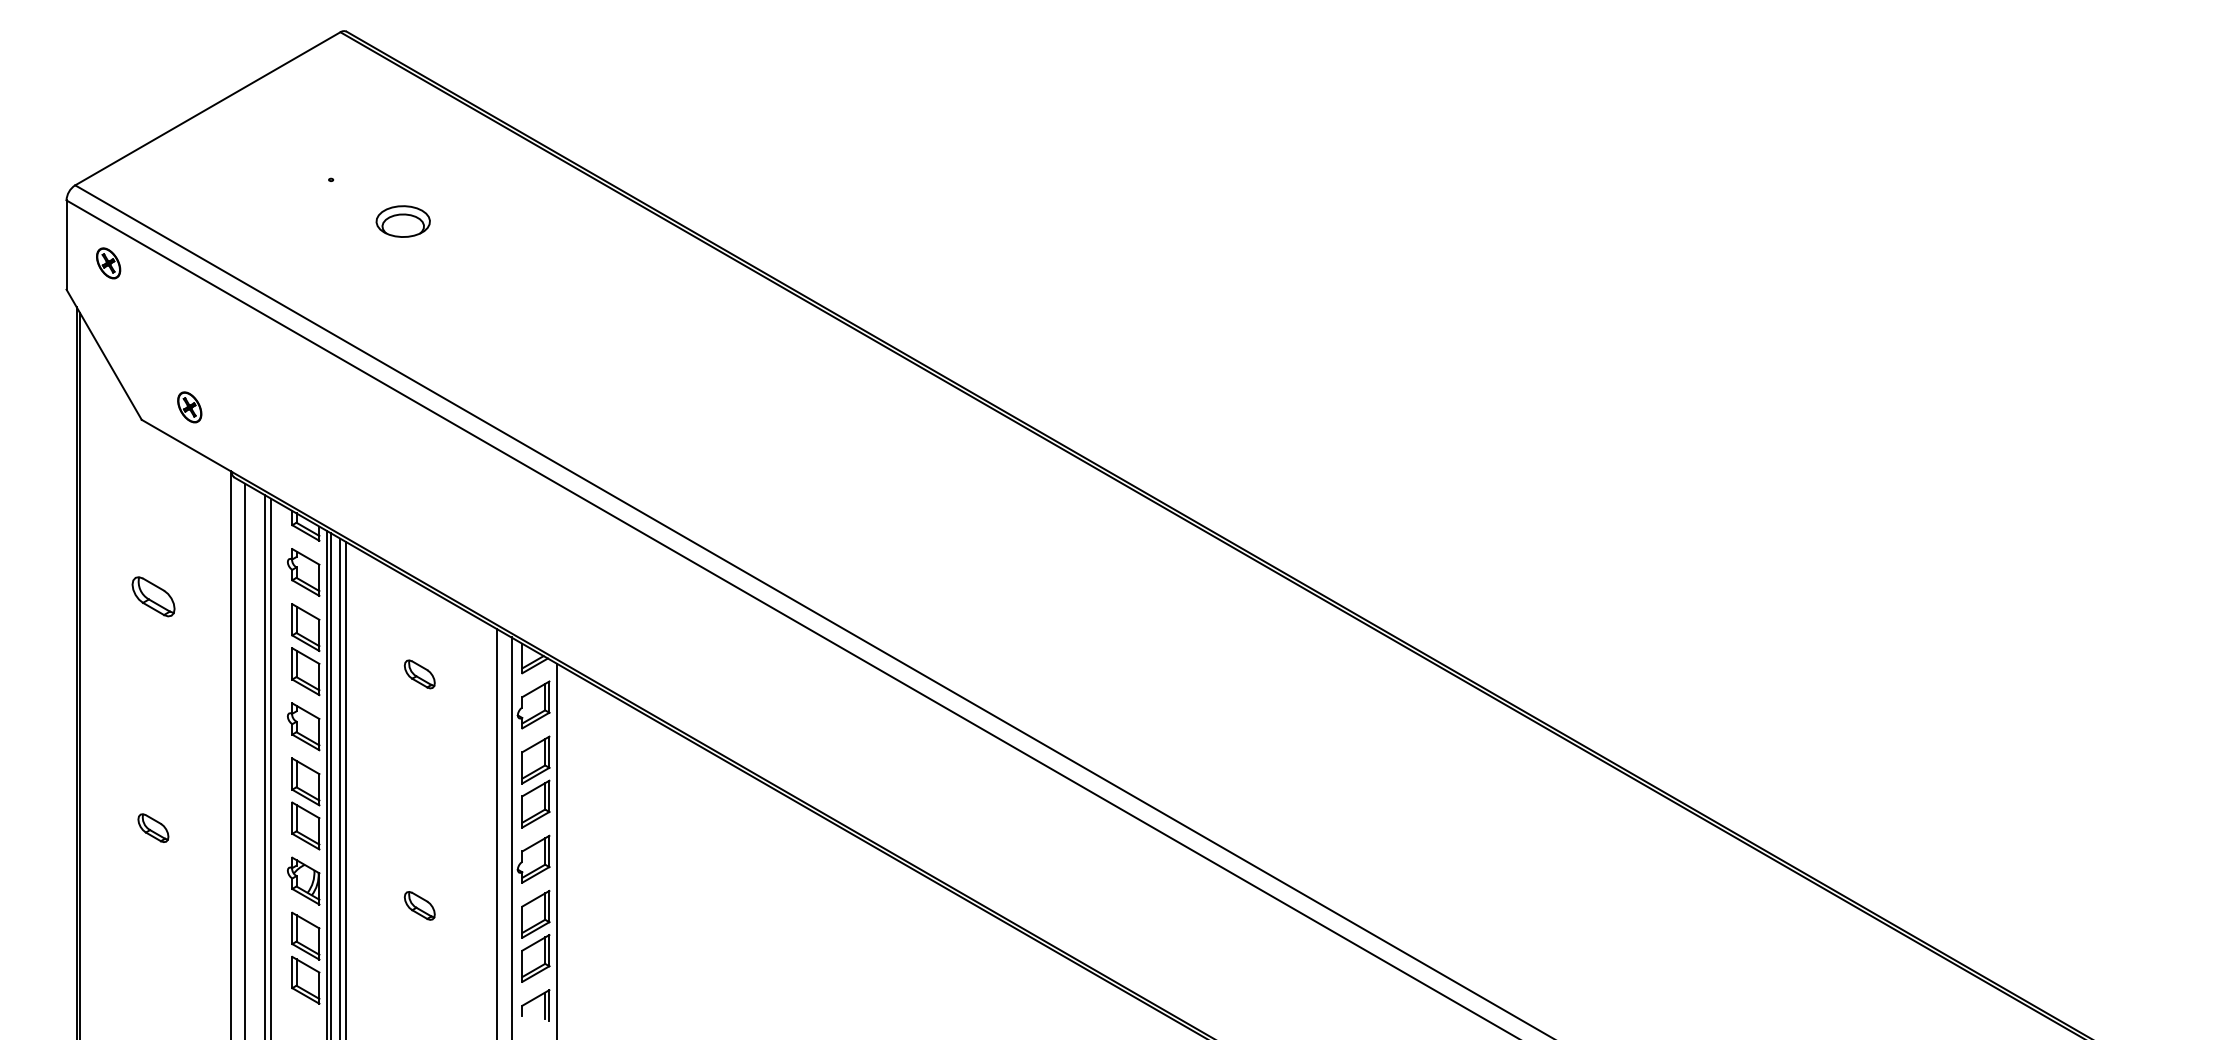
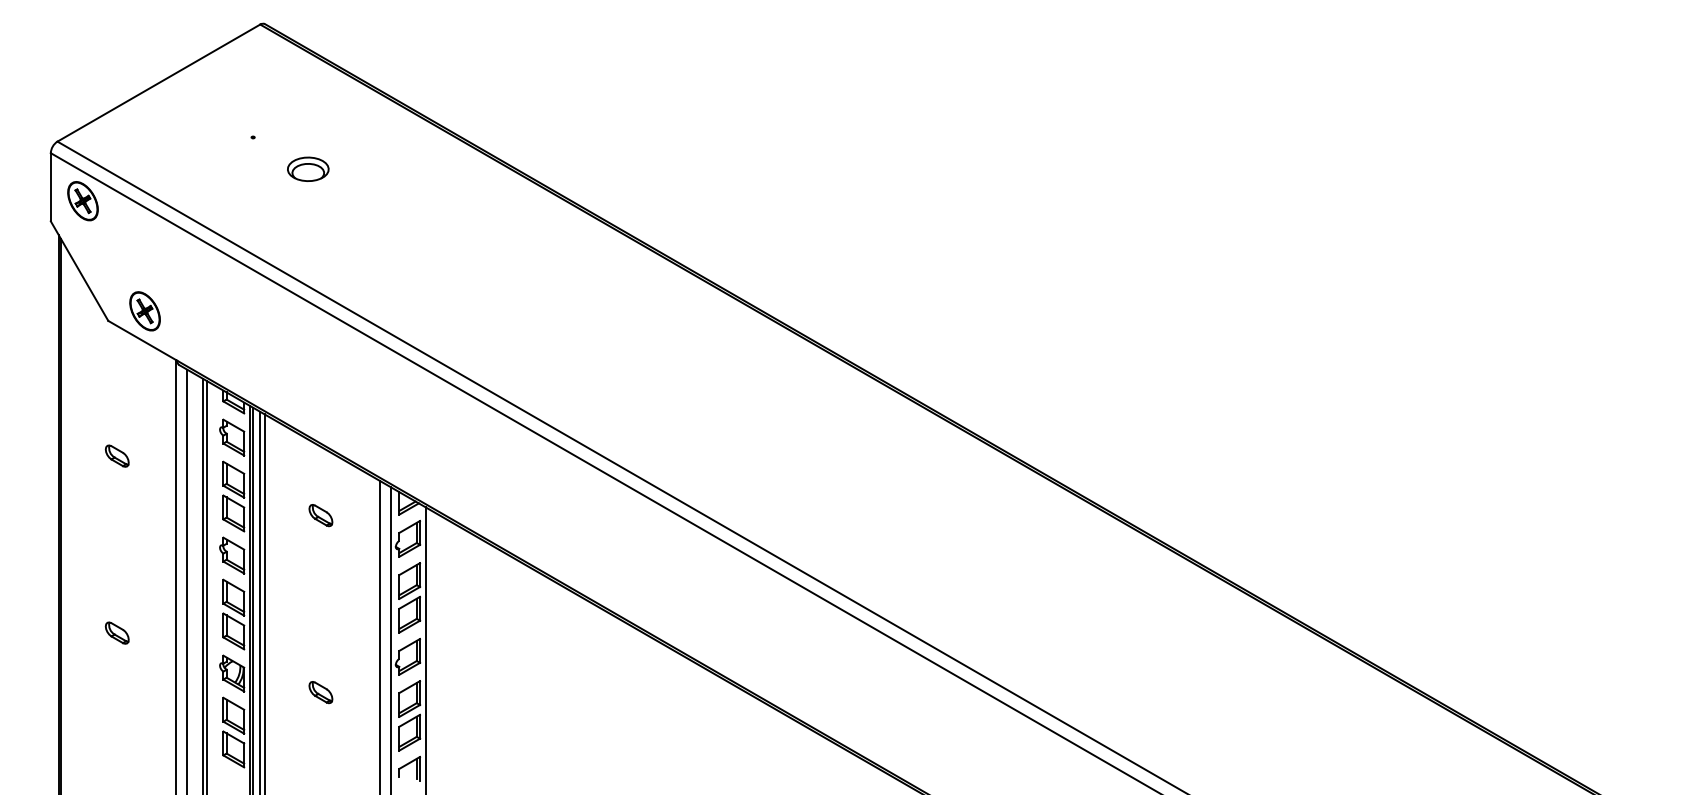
part: (107, 263) -> (82, 201), size x1.67
part: (189, 407) -> (144, 311), size x1.67
part: (152, 595) -> (116, 455), size x0.71

